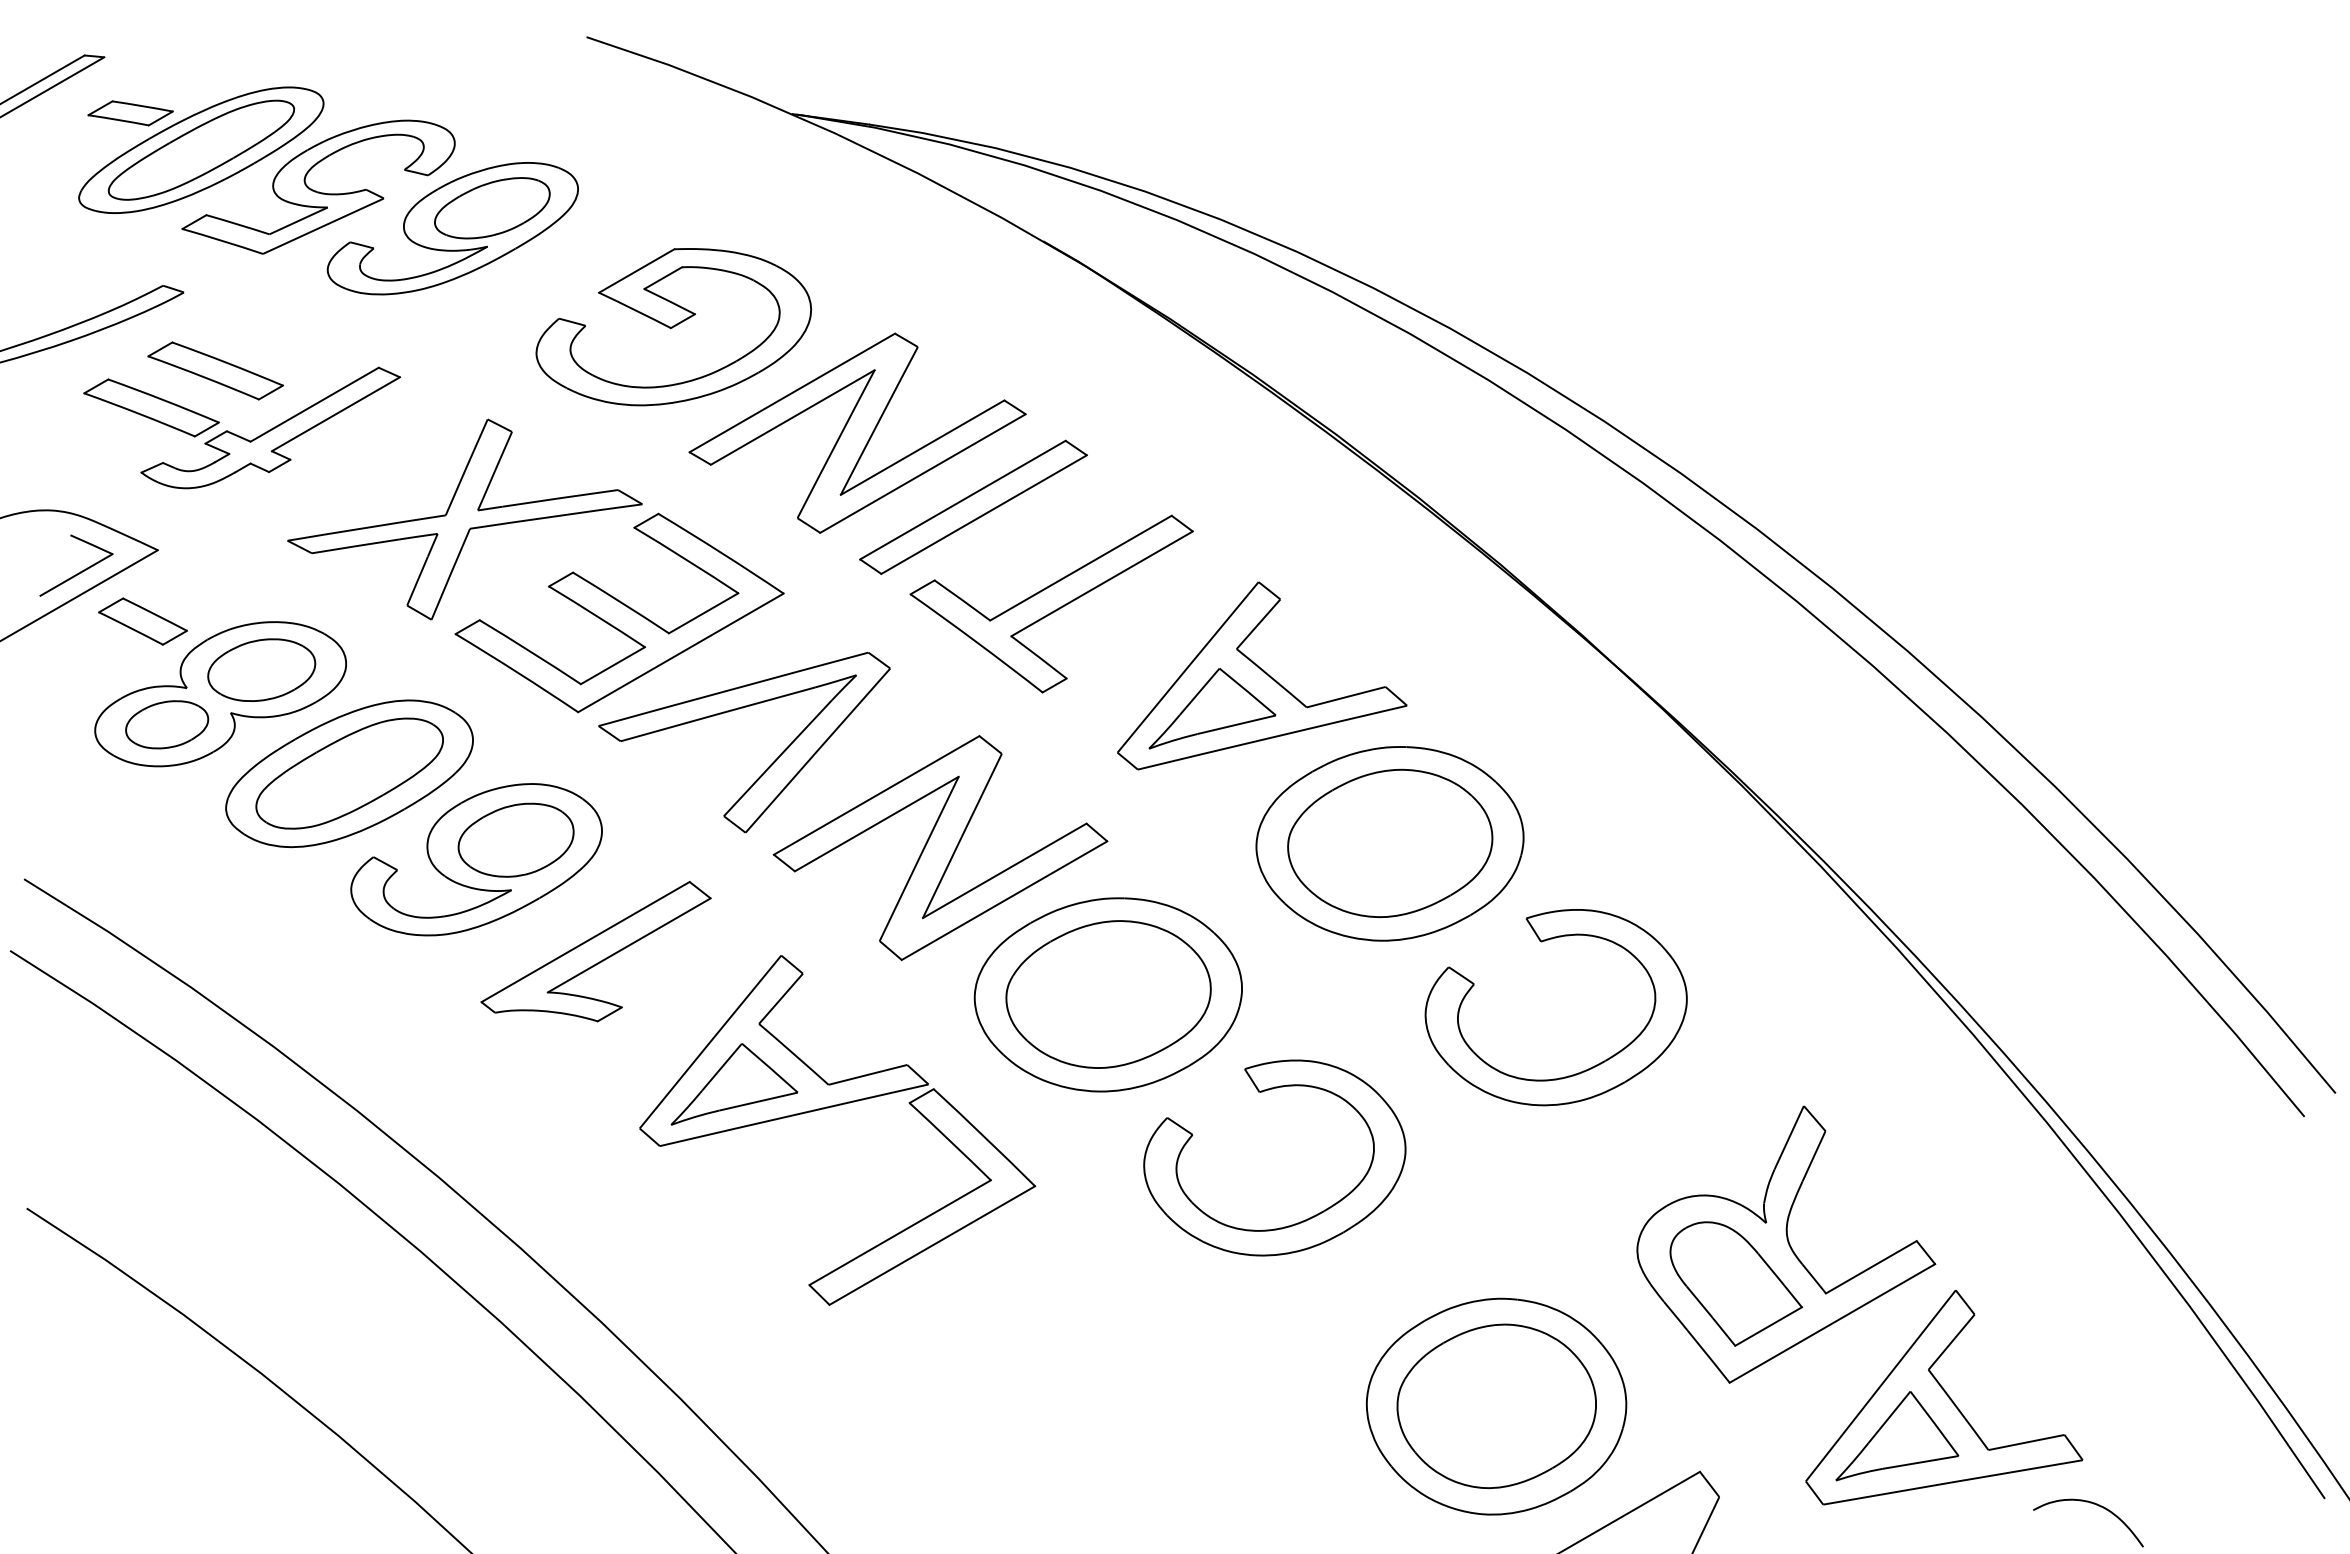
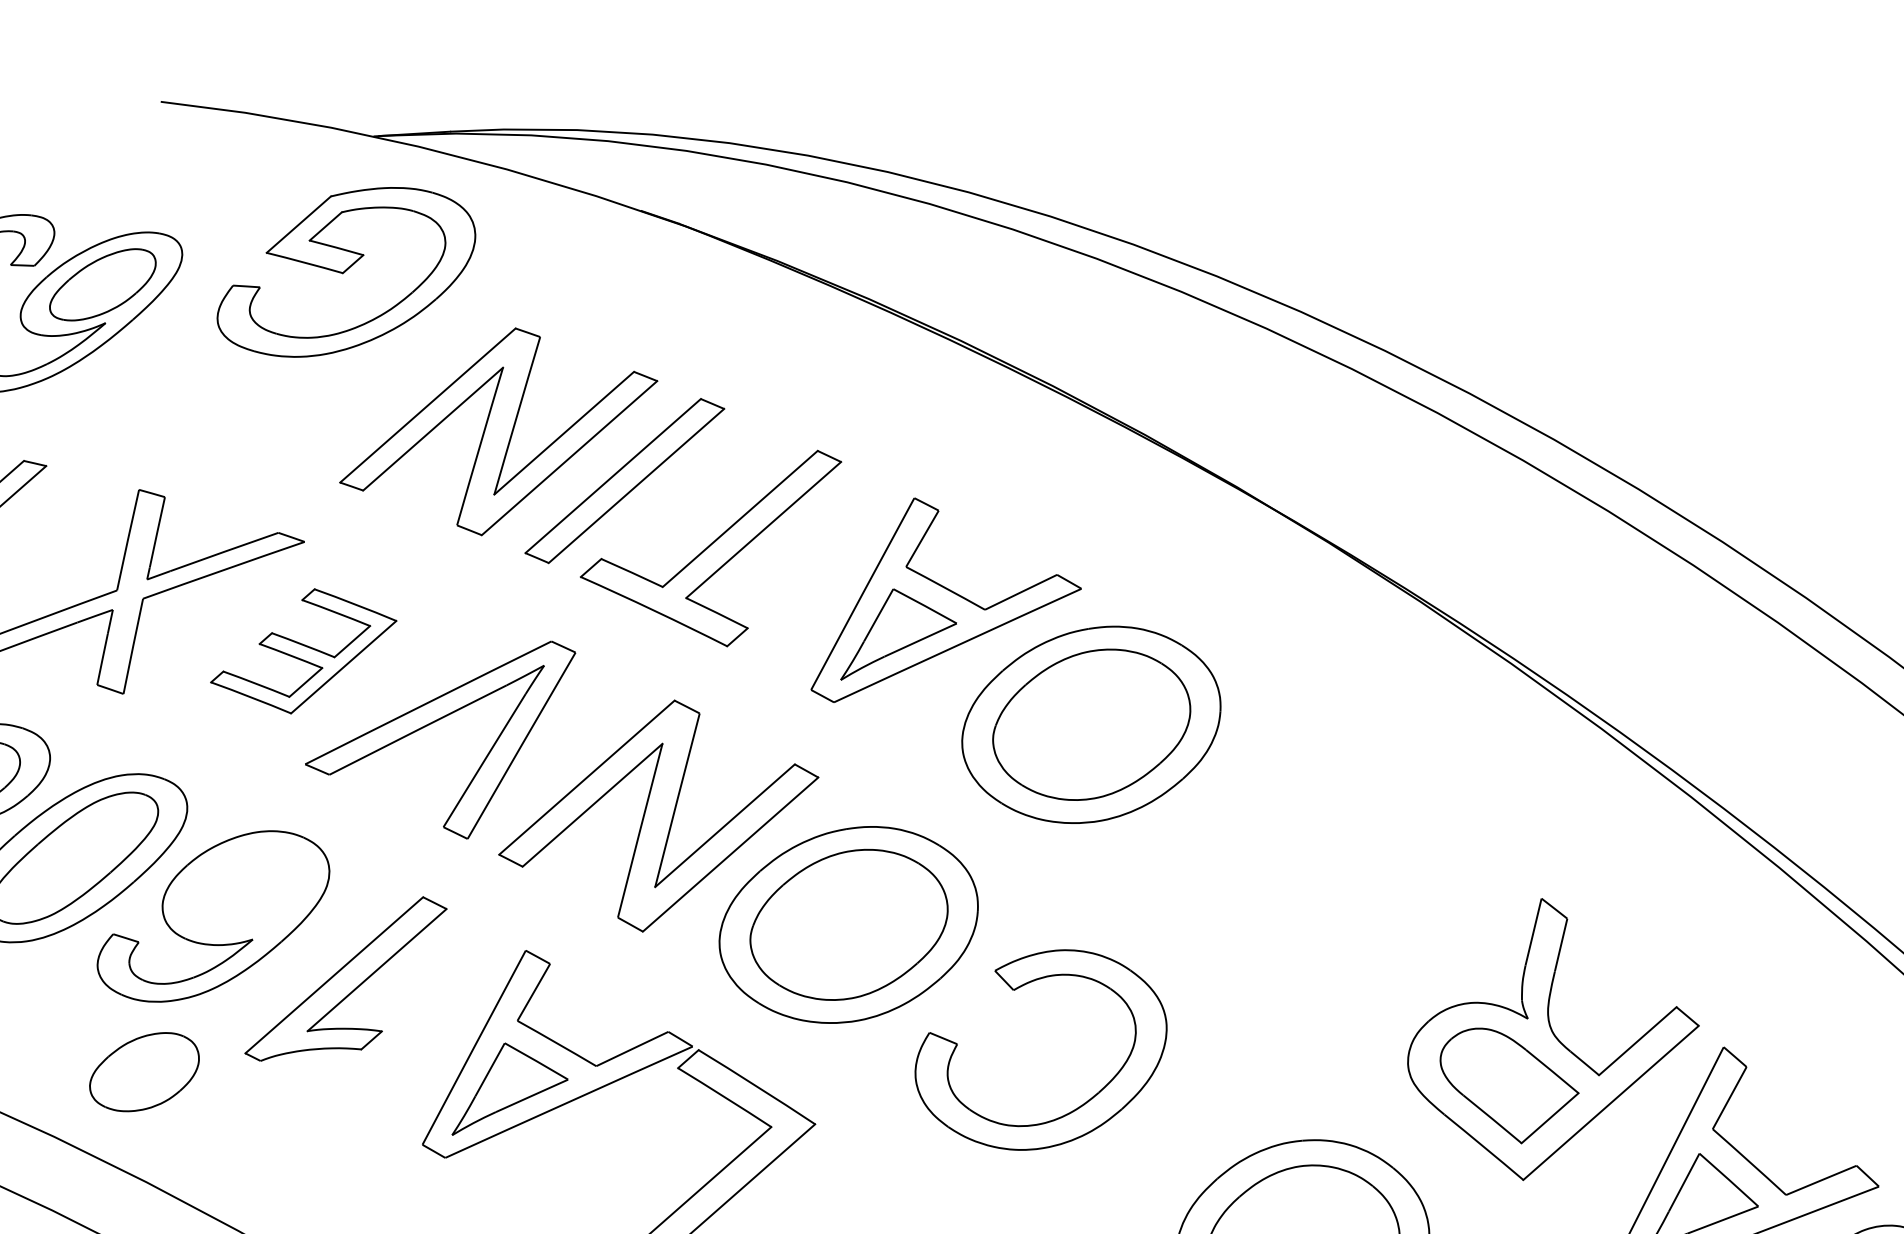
part: (673, 327) -> (345, 272), moved
part: (619, 612) -> (303, 650), size x0.6
part: (515, 839) -> (143, 1072), moved
part: (1542, 942) -> (1257, 791), removed

